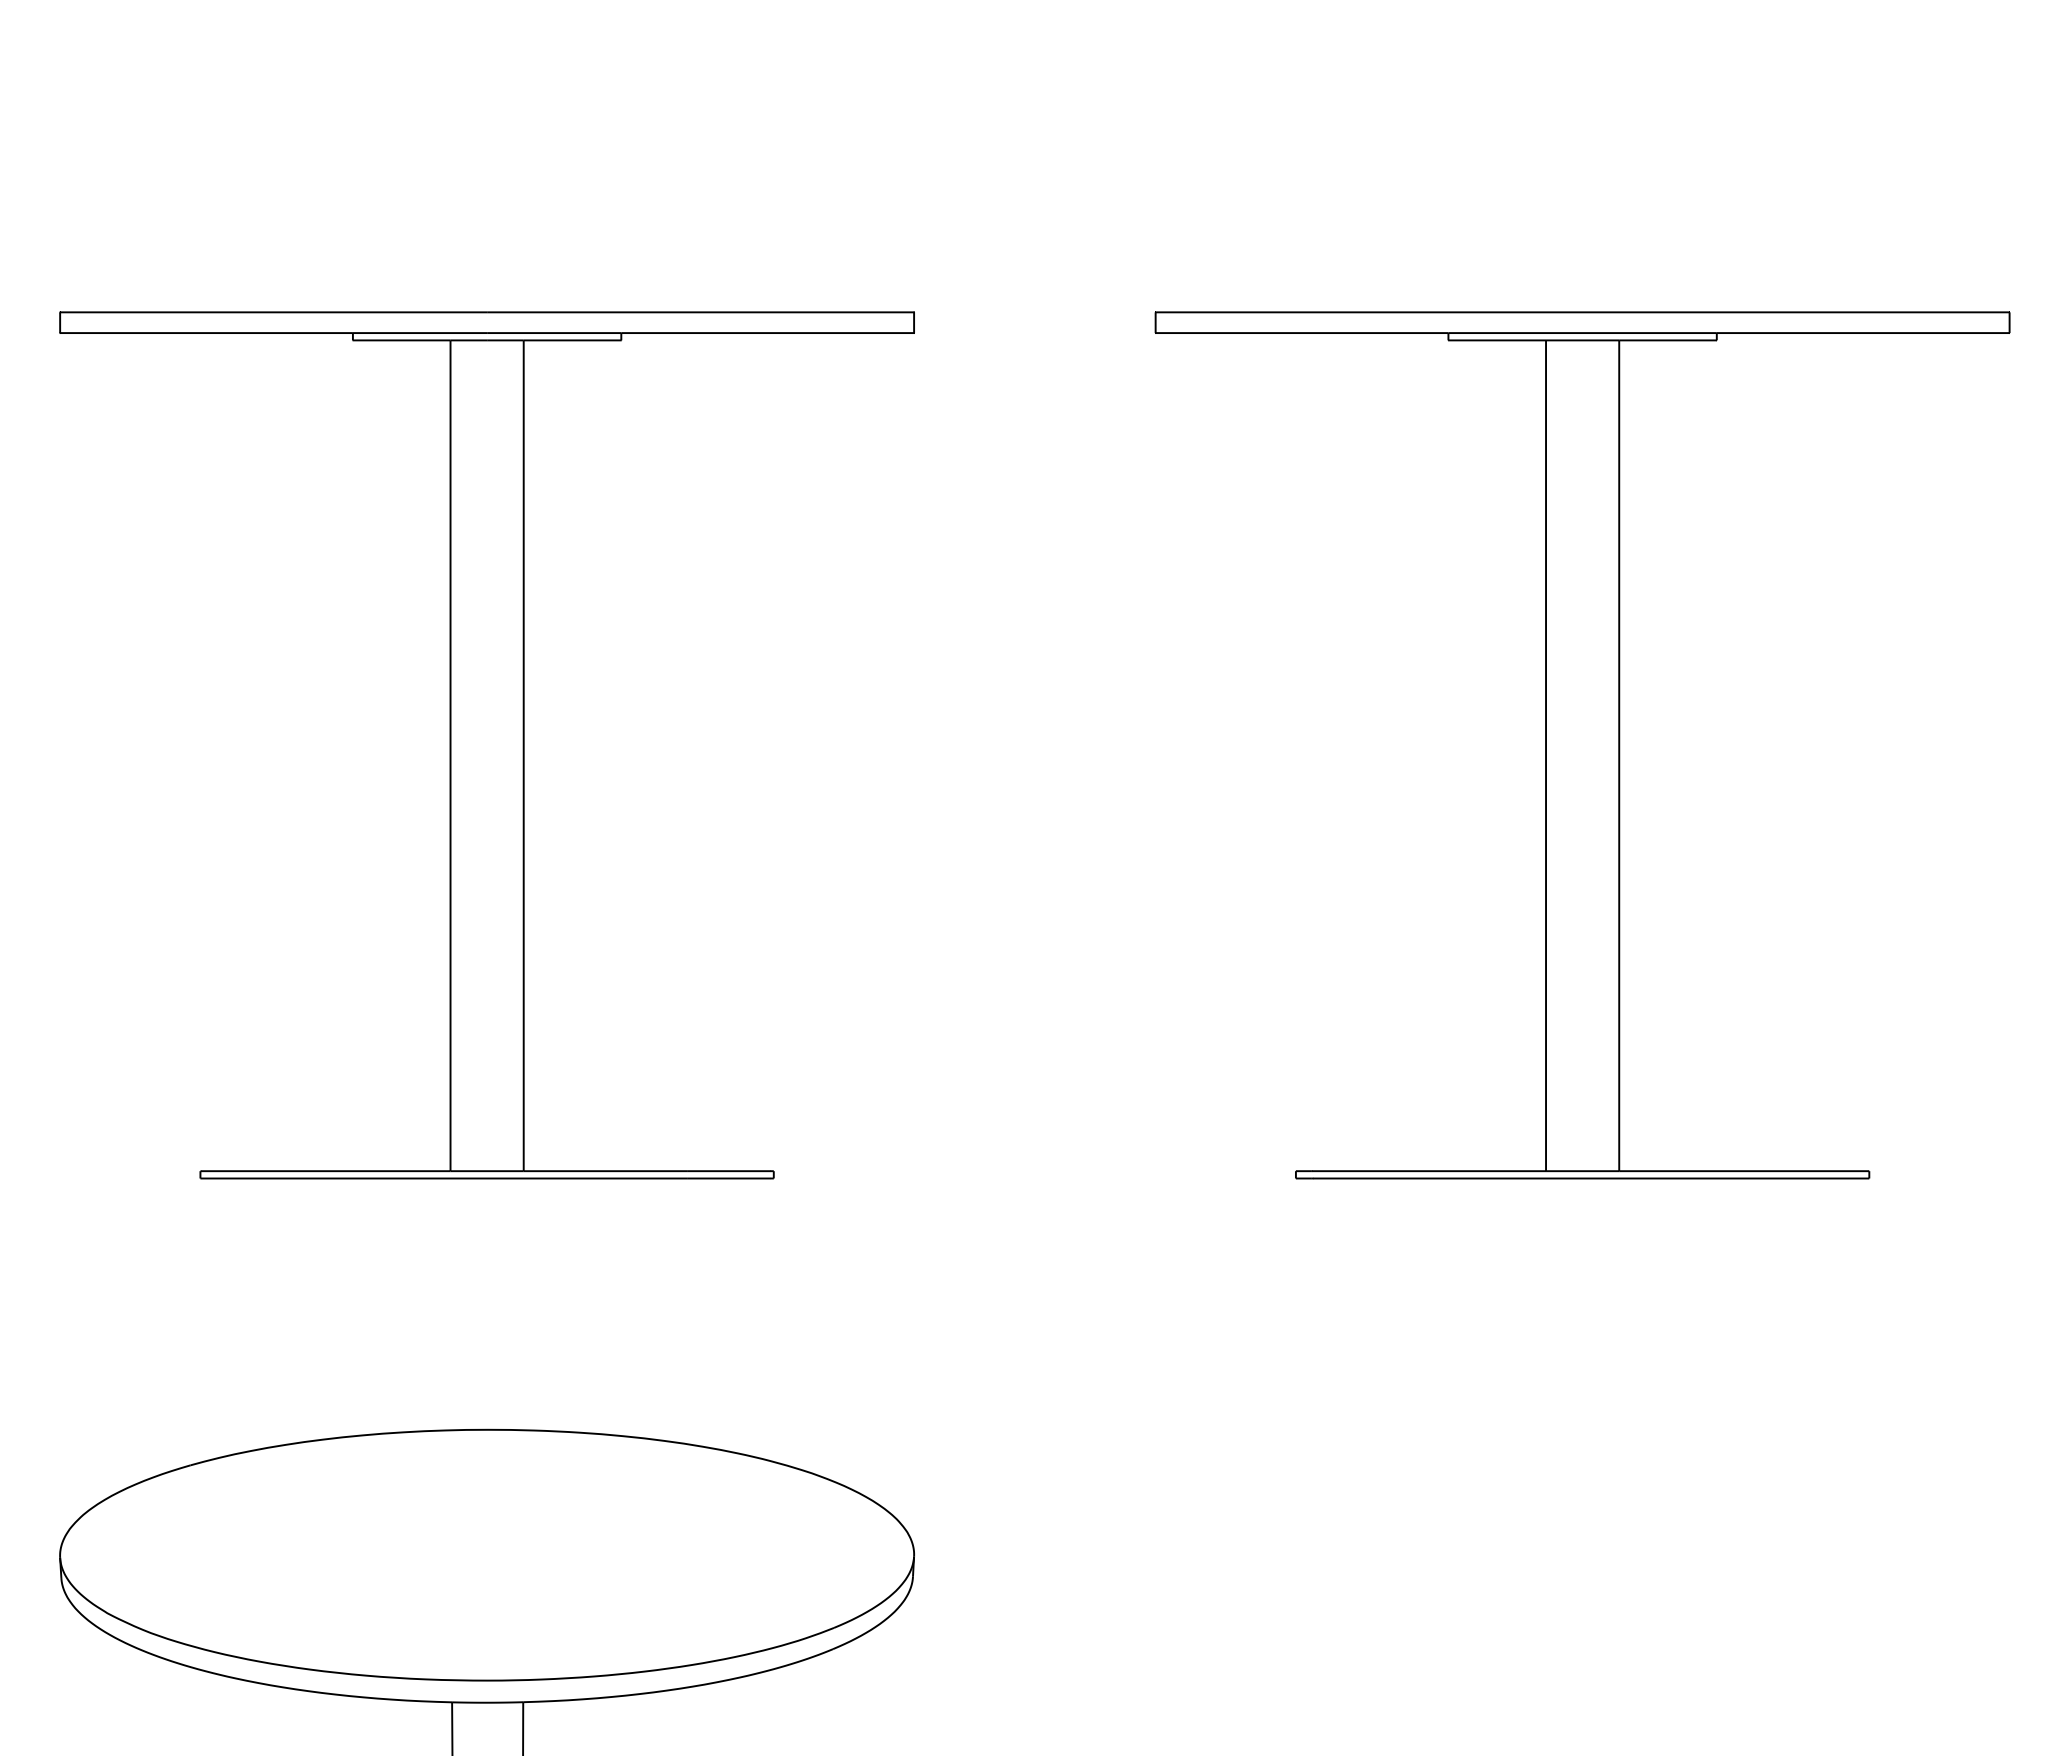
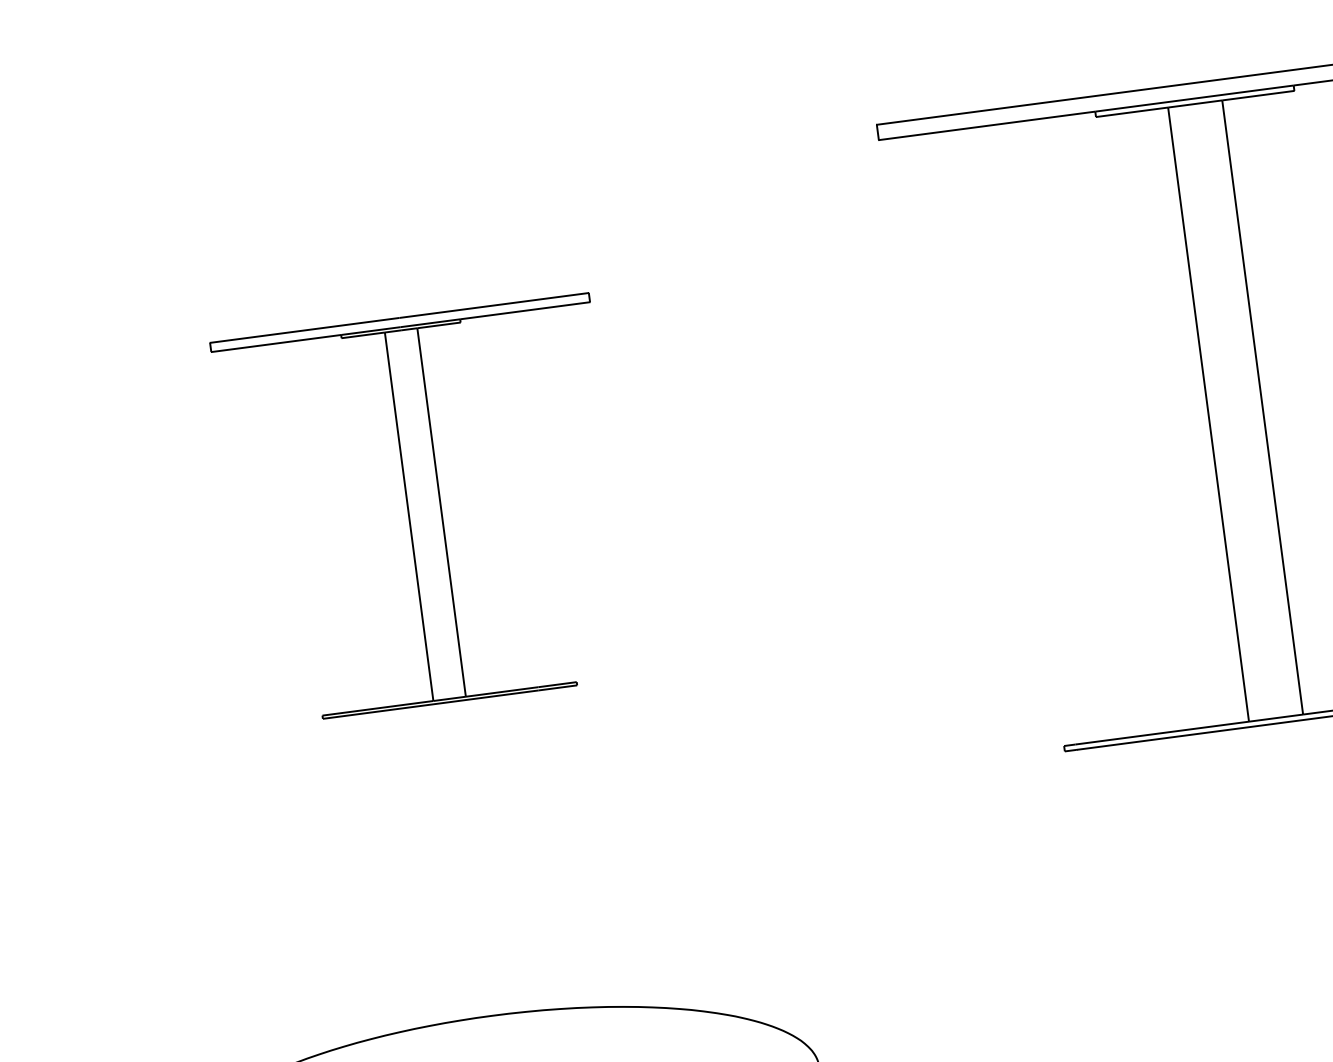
part: (486, 745) -> (424, 510), size x0.6

